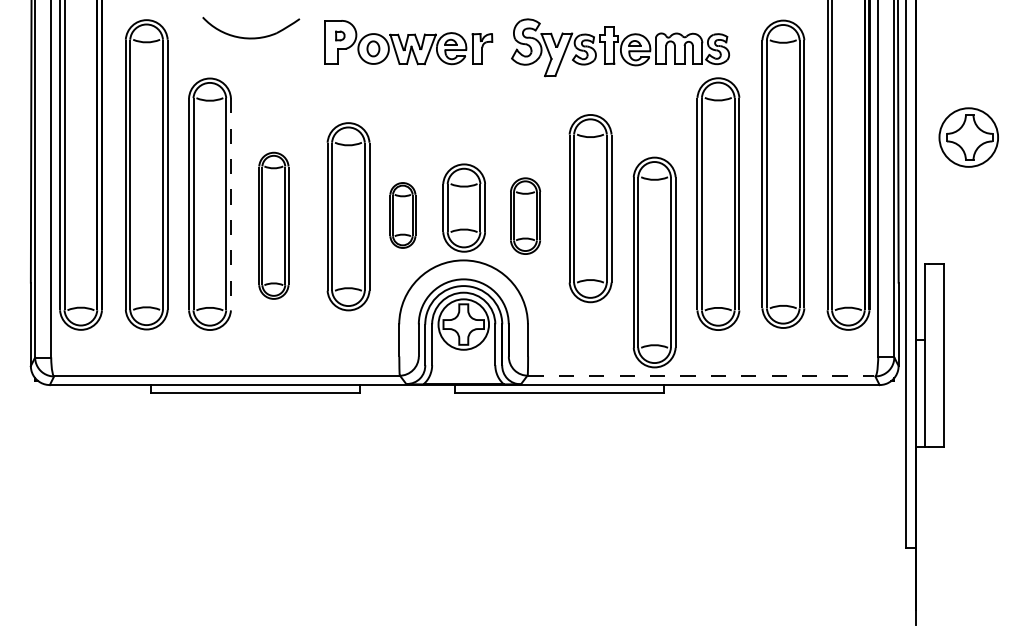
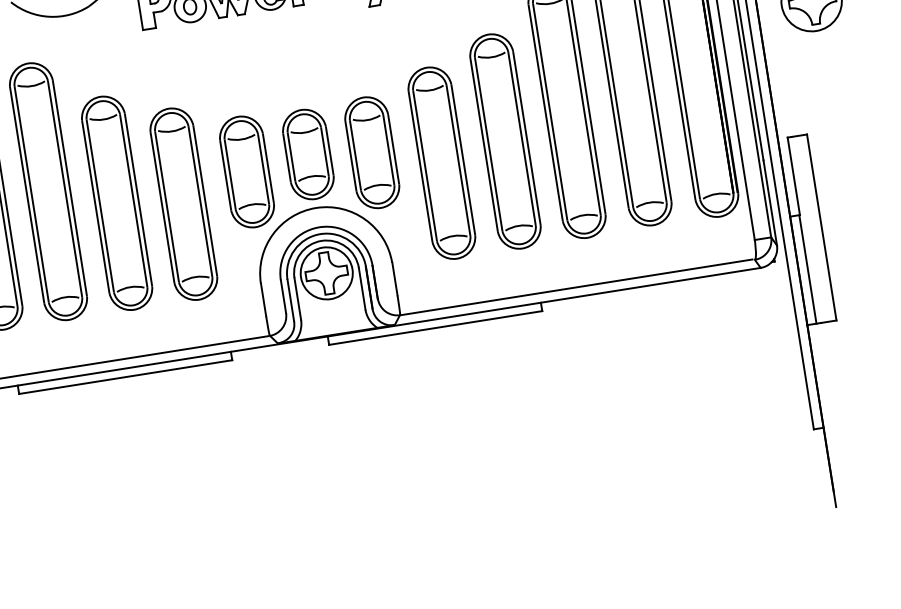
line: (230, 204) -> (69, 188), dashed -> solid
part: (590, 208) -> (441, 163), moved
part: (402, 215) -> (246, 172), size x1.67
part: (348, 216) -> (183, 203), moved
part: (525, 216) -> (372, 153), size x1.43
part: (273, 225) -> (116, 203), size x1.43
part: (654, 262) -> (505, 141), moved
line: (701, 375) -> (577, 286), dashed -> solid

